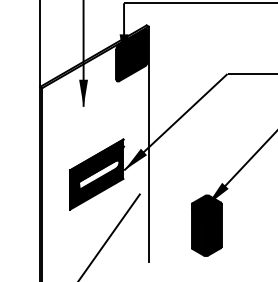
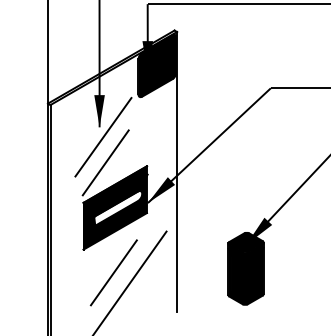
line: (86, 115) -> (103, 137), added
line: (88, 136) -> (105, 162), added
line: (95, 228) -> (113, 272), added

